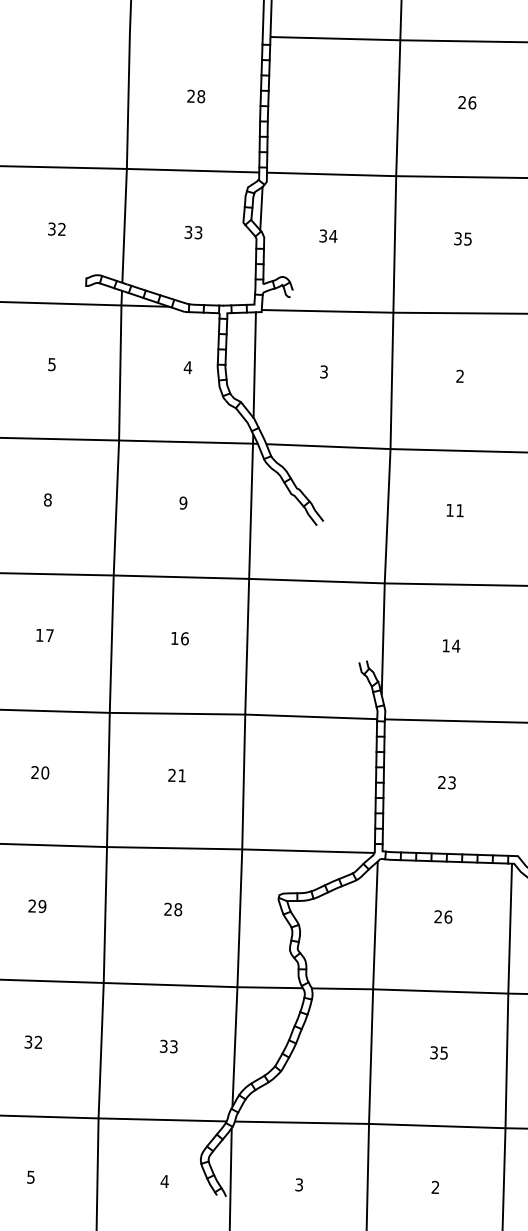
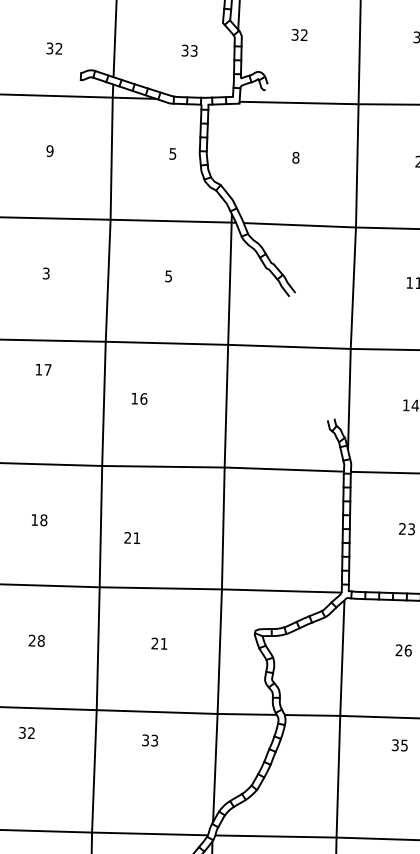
text: (56, 228) -> (54, 47), moved
text: (193, 232) -> (189, 50), moved
text: (333, 235) -> (304, 34), 34 -> 32
text: (51, 364) -> (49, 151), 5 -> 9
line: (254, 364) -> (233, 151), removed
text: (187, 367) -> (172, 153), 4 -> 5
text: (323, 371) -> (295, 157), 3 -> 8
text: (47, 499) -> (45, 273), 8 -> 3
text: (183, 502) -> (168, 275), 9 -> 5
text: (44, 635) -> (43, 369), moved
text: (179, 638) -> (138, 398), moved
text: (40, 772) -> (39, 519), 20 -> 18
text: (176, 775) -> (131, 537), moved
text: (42, 906) -> (41, 641), 29 -> 28
text: (178, 909) -> (164, 643), 28 -> 21
text: (33, 1041) -> (26, 732), moved
text: (168, 1046) -> (149, 740), moved
text: (438, 1052) -> (399, 744), moved

